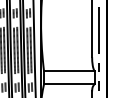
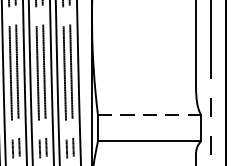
line: (69, 71) -> (149, 115), solid -> dashed

